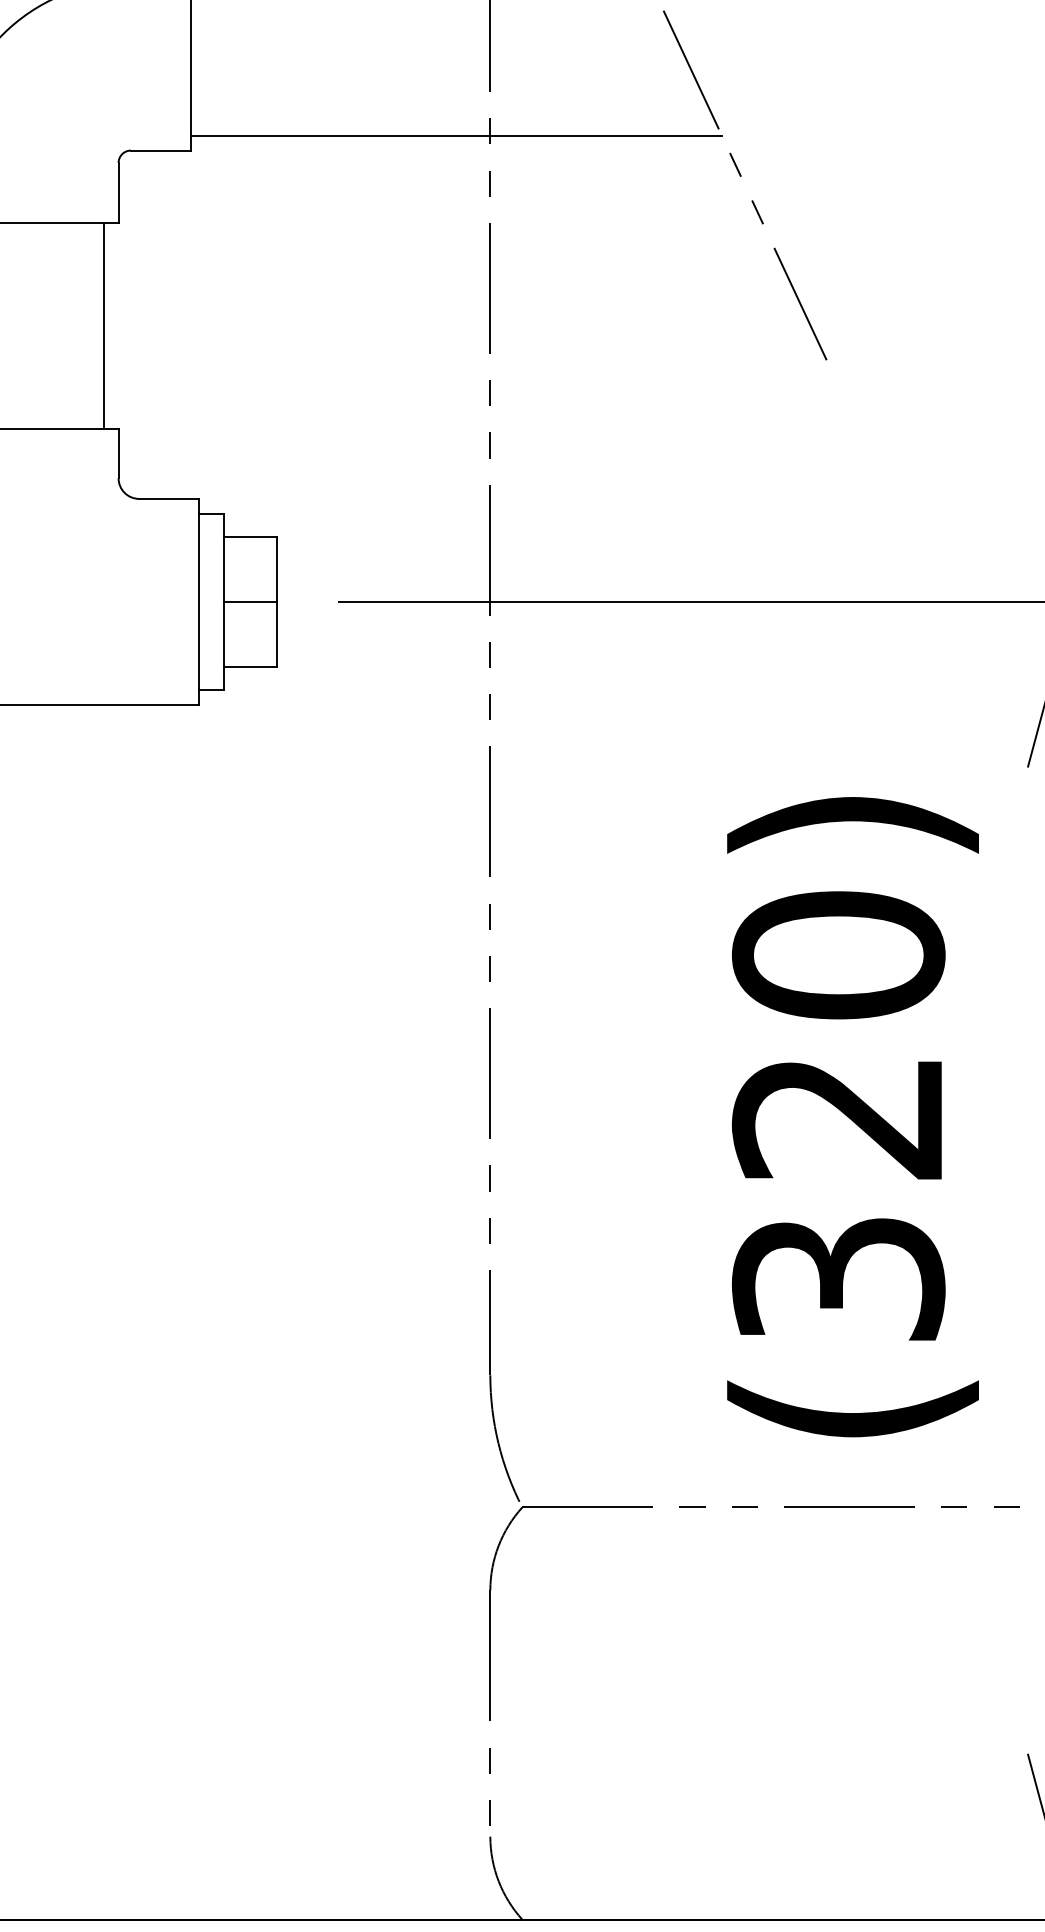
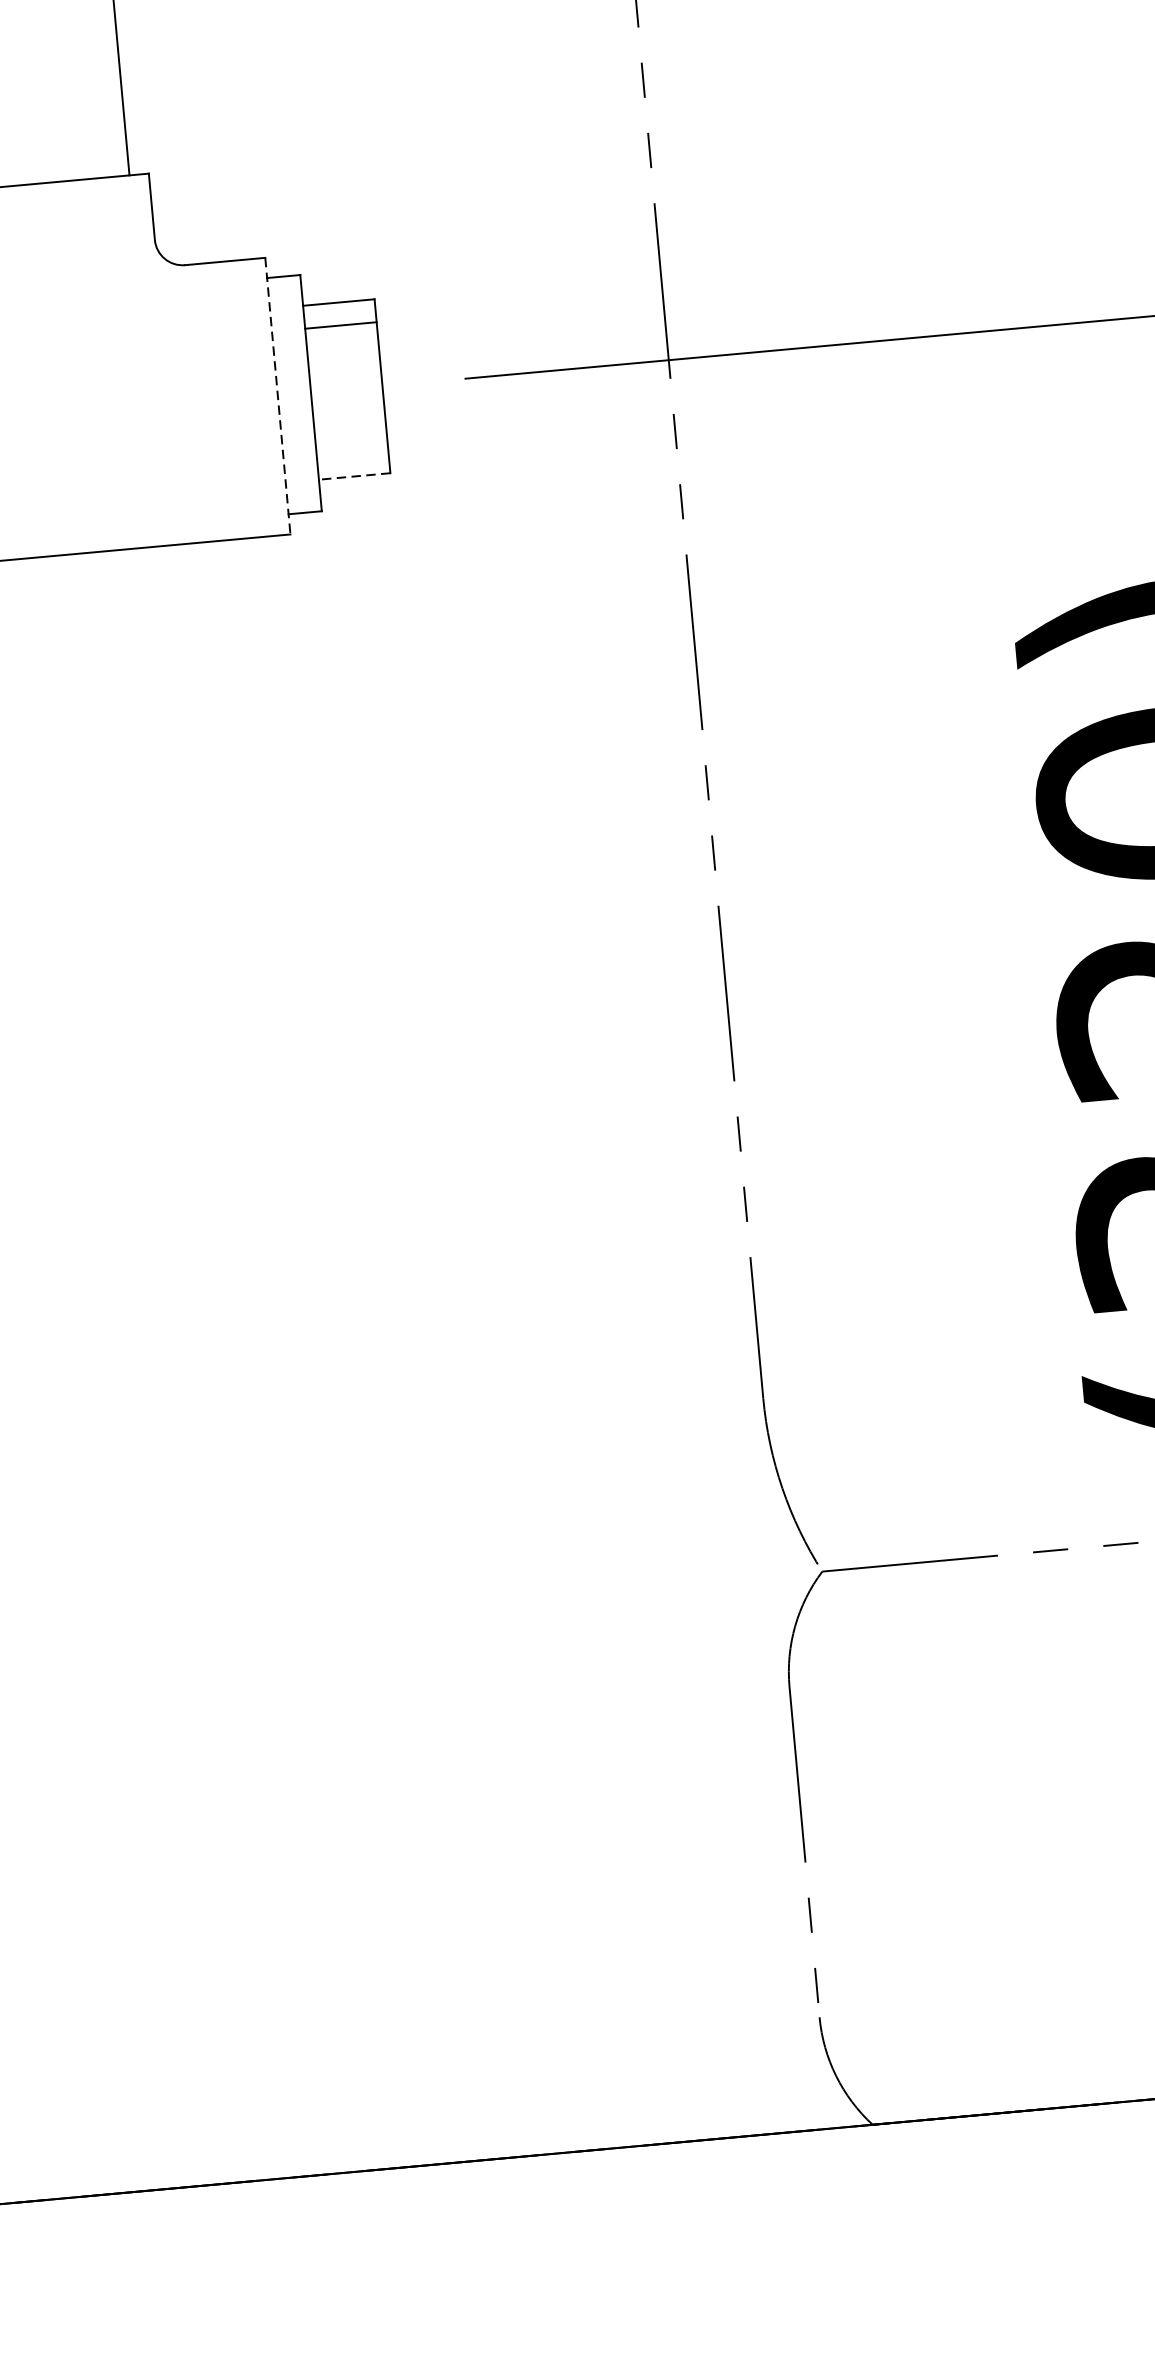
line: (198, 602) -> (277, 396), solid -> dashed
line: (249, 602) -> (339, 326), moved
line: (250, 666) -> (354, 476), solid -> dashed

